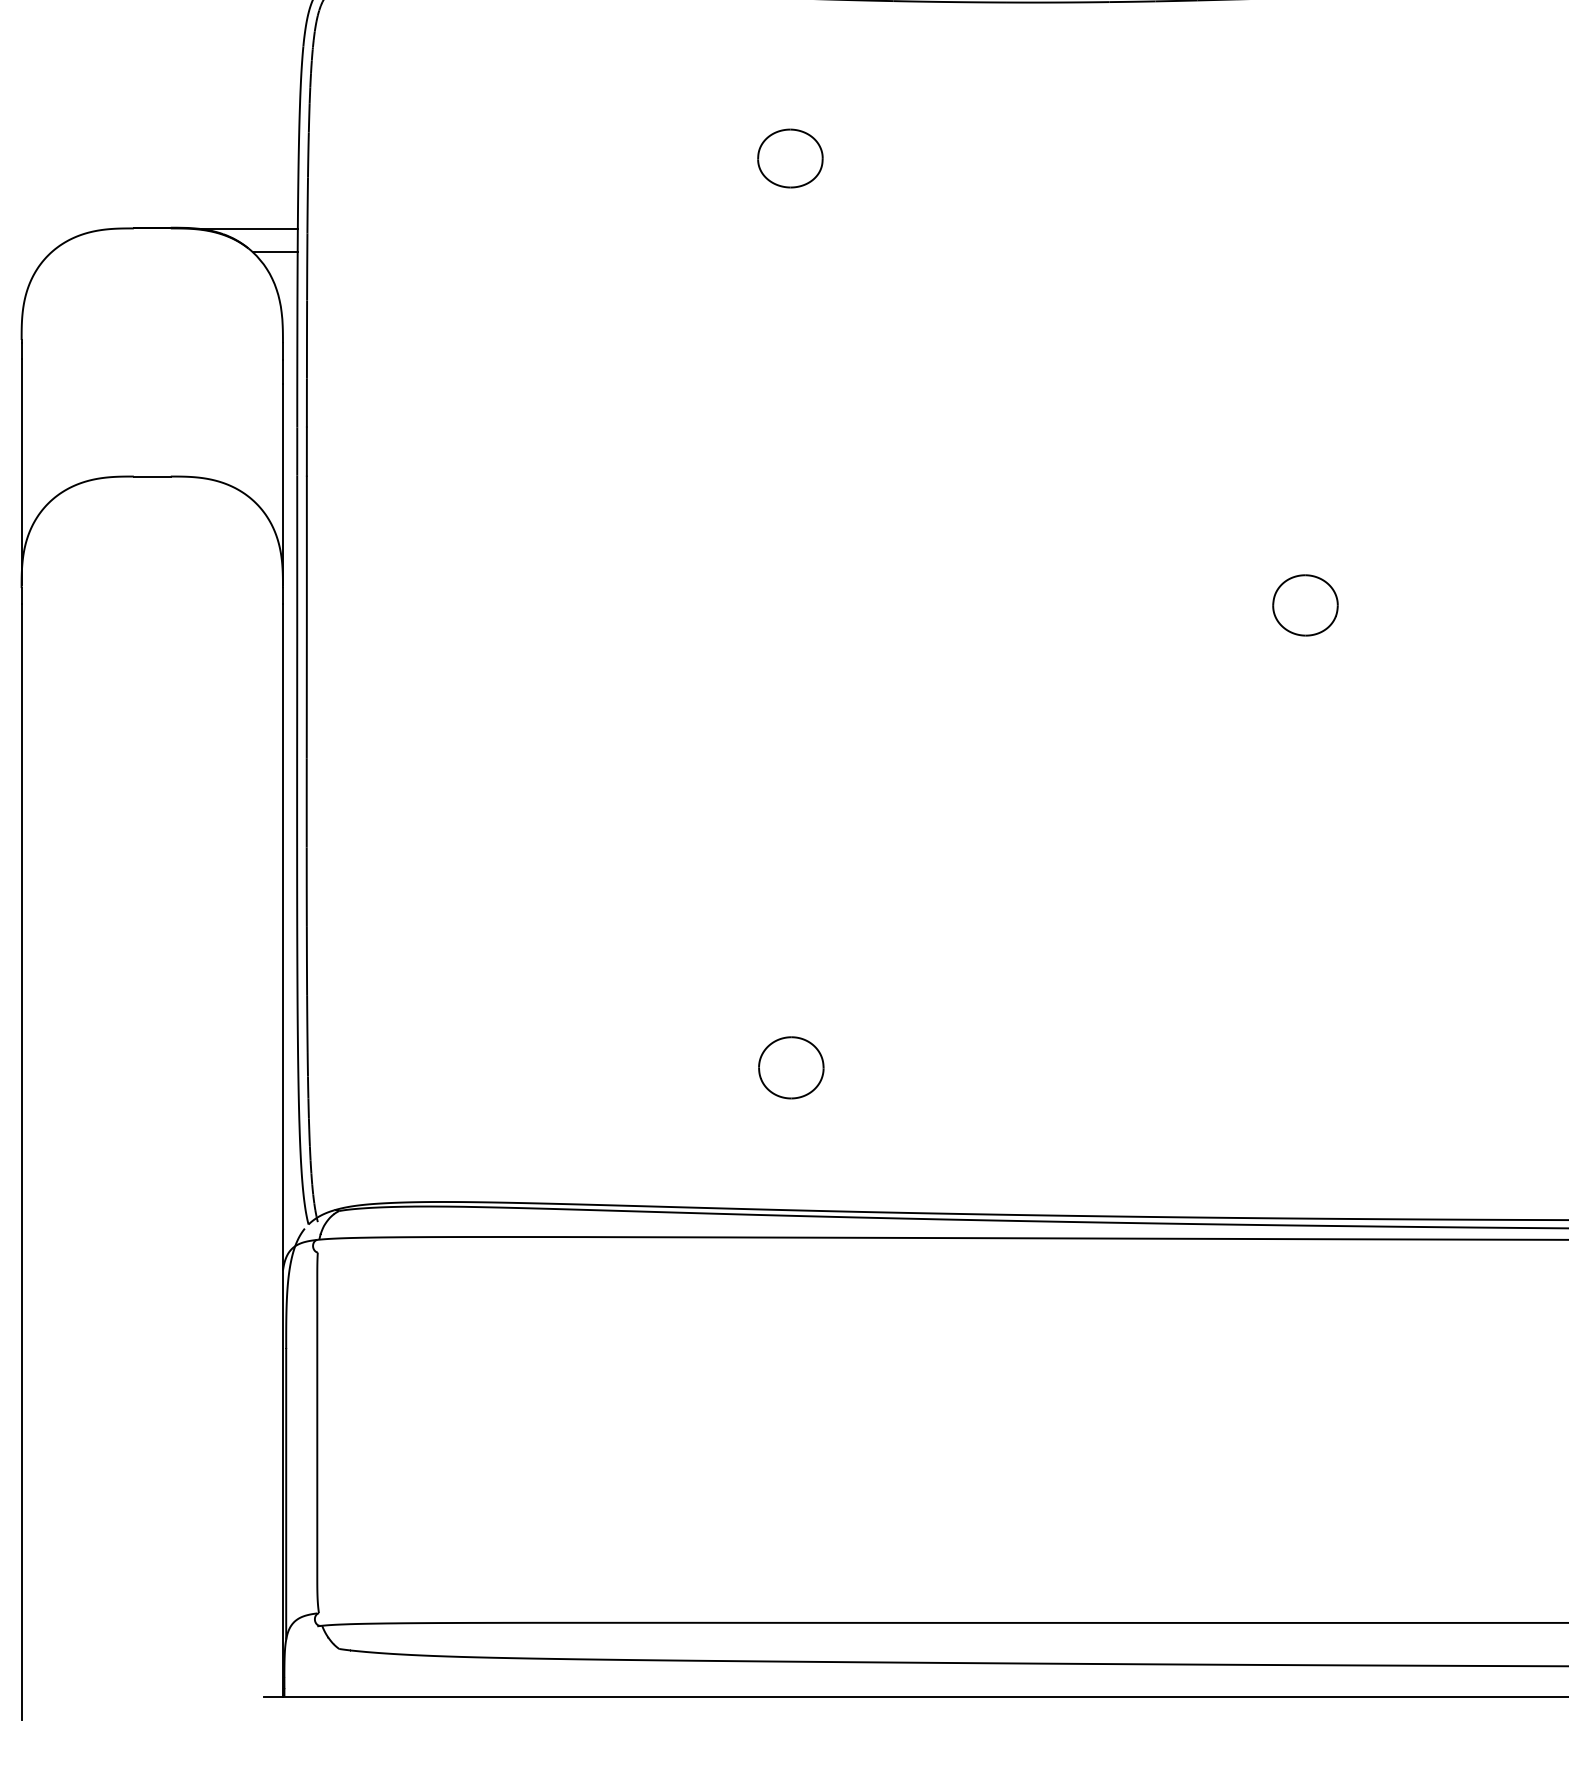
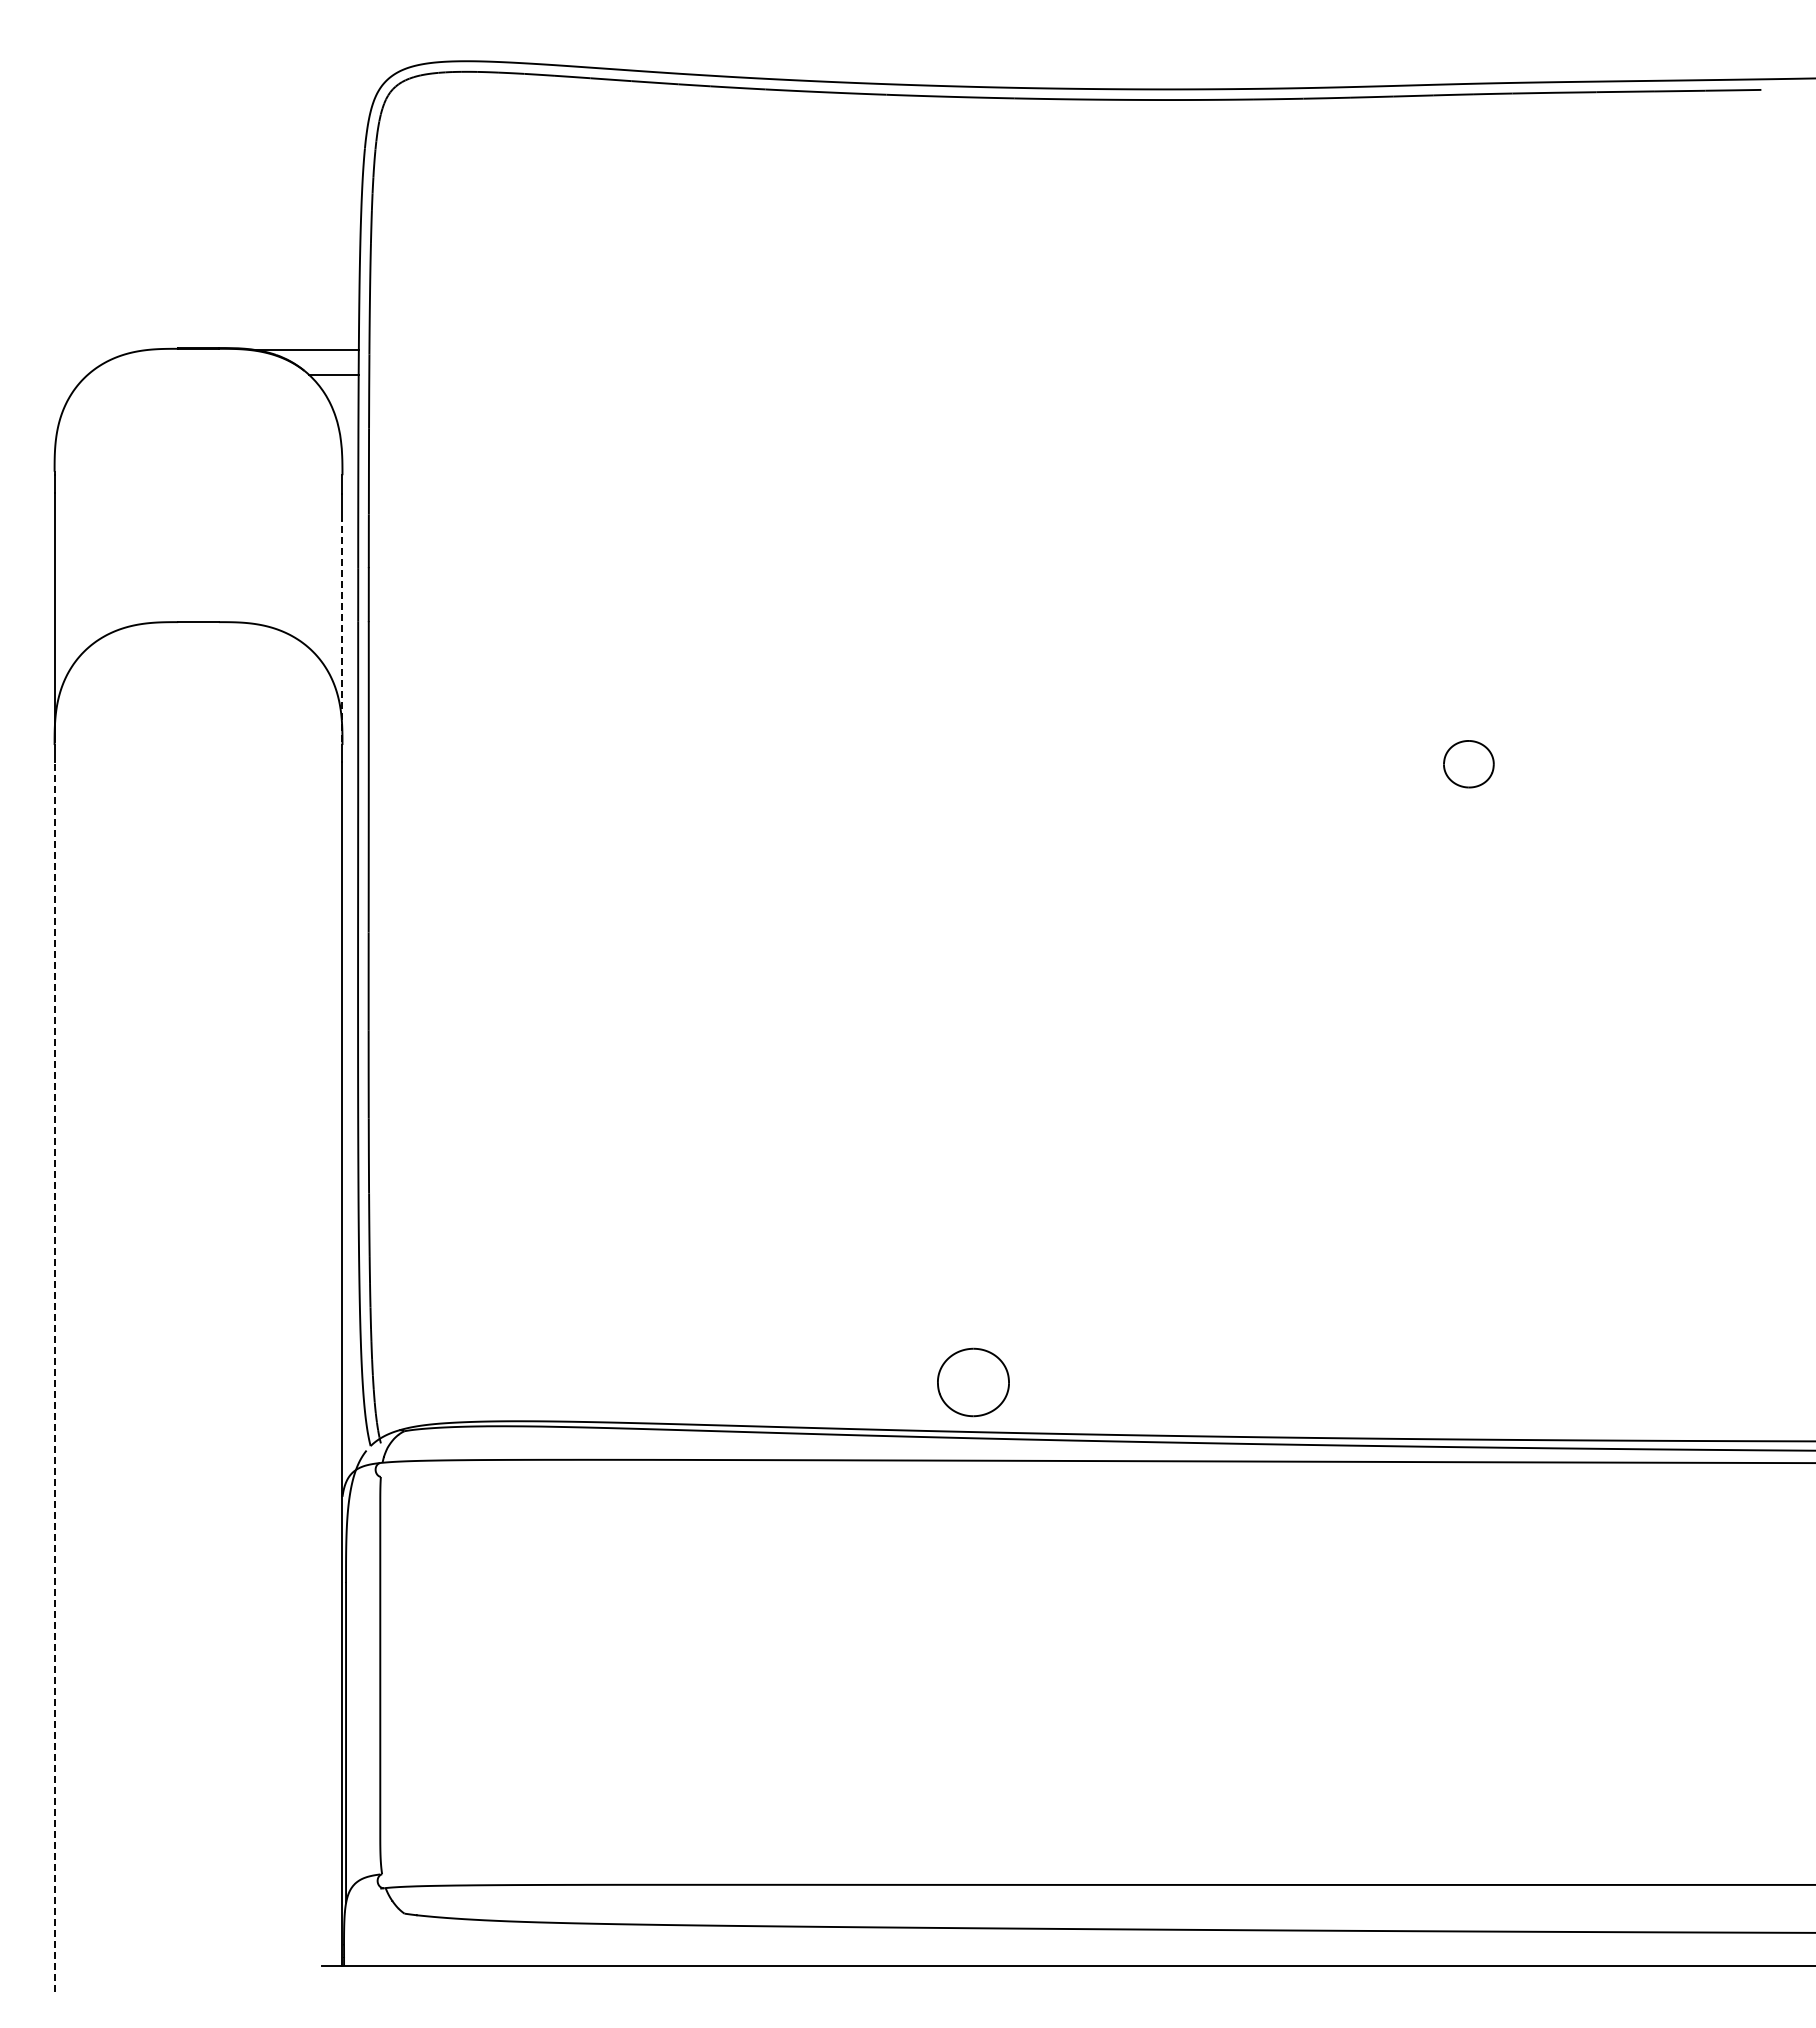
part: (790, 158) -> (901, 271), removed
line: (282, 484) -> (342, 630), solid -> dashed
part: (1305, 605) -> (1468, 764), size x0.7
part: (791, 1067) -> (973, 1382), moved
line: (21, 1161) -> (54, 1376), solid -> dashed

